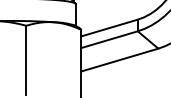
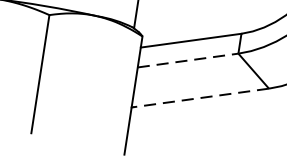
line: (110, 39) -> (189, 60), solid -> dashed
line: (120, 59) -> (201, 97), solid -> dashed

